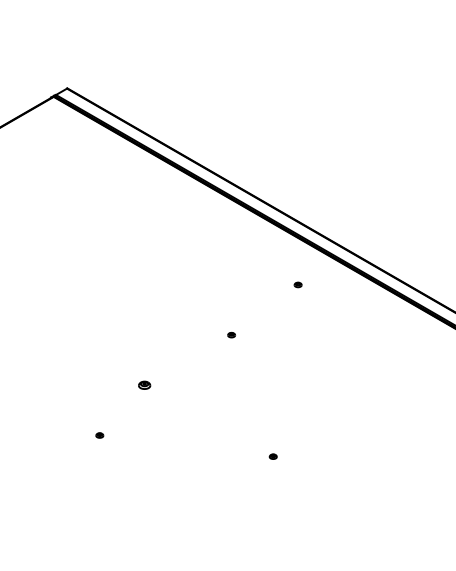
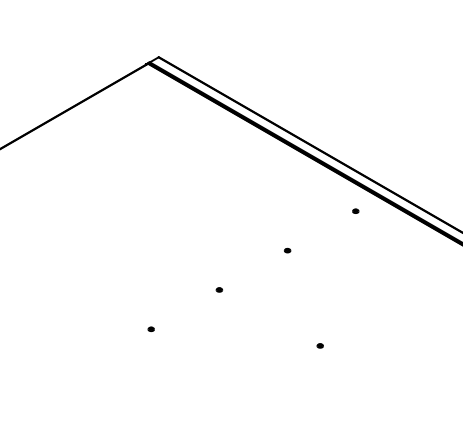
part: (297, 283) -> (355, 210), moved
part: (144, 384) -> (219, 289), size x0.62
part: (98, 434) -> (150, 328), moved

